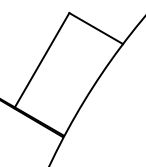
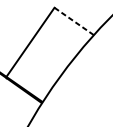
line: (95, 28) -> (73, 21), solid -> dashed

